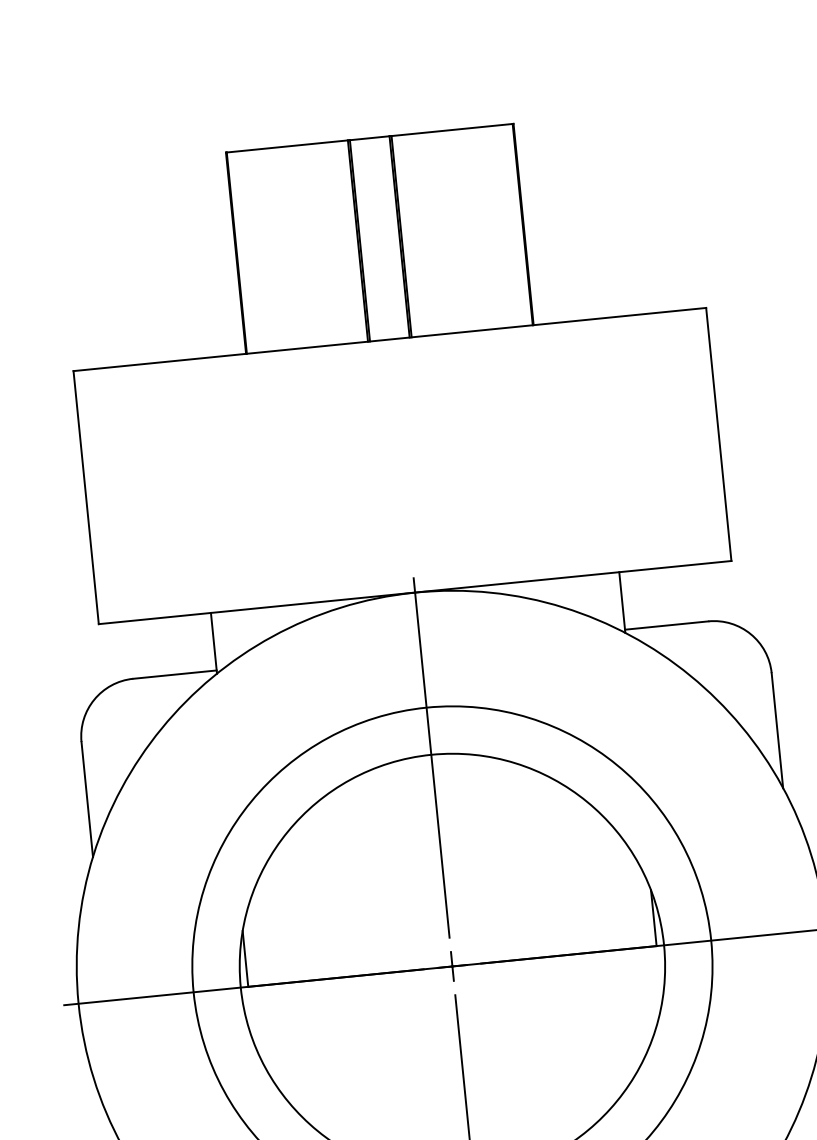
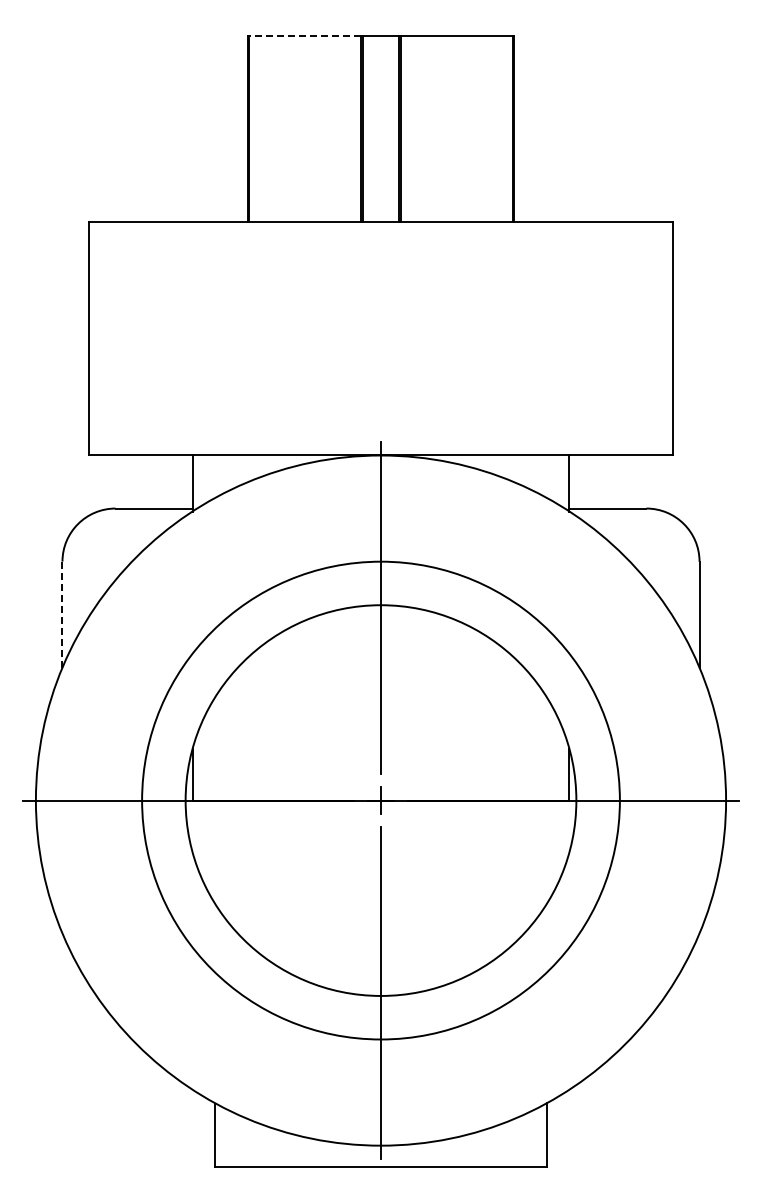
line: (286, 146) -> (304, 36), solid -> dashed
line: (87, 800) -> (62, 615), solid -> dashed

